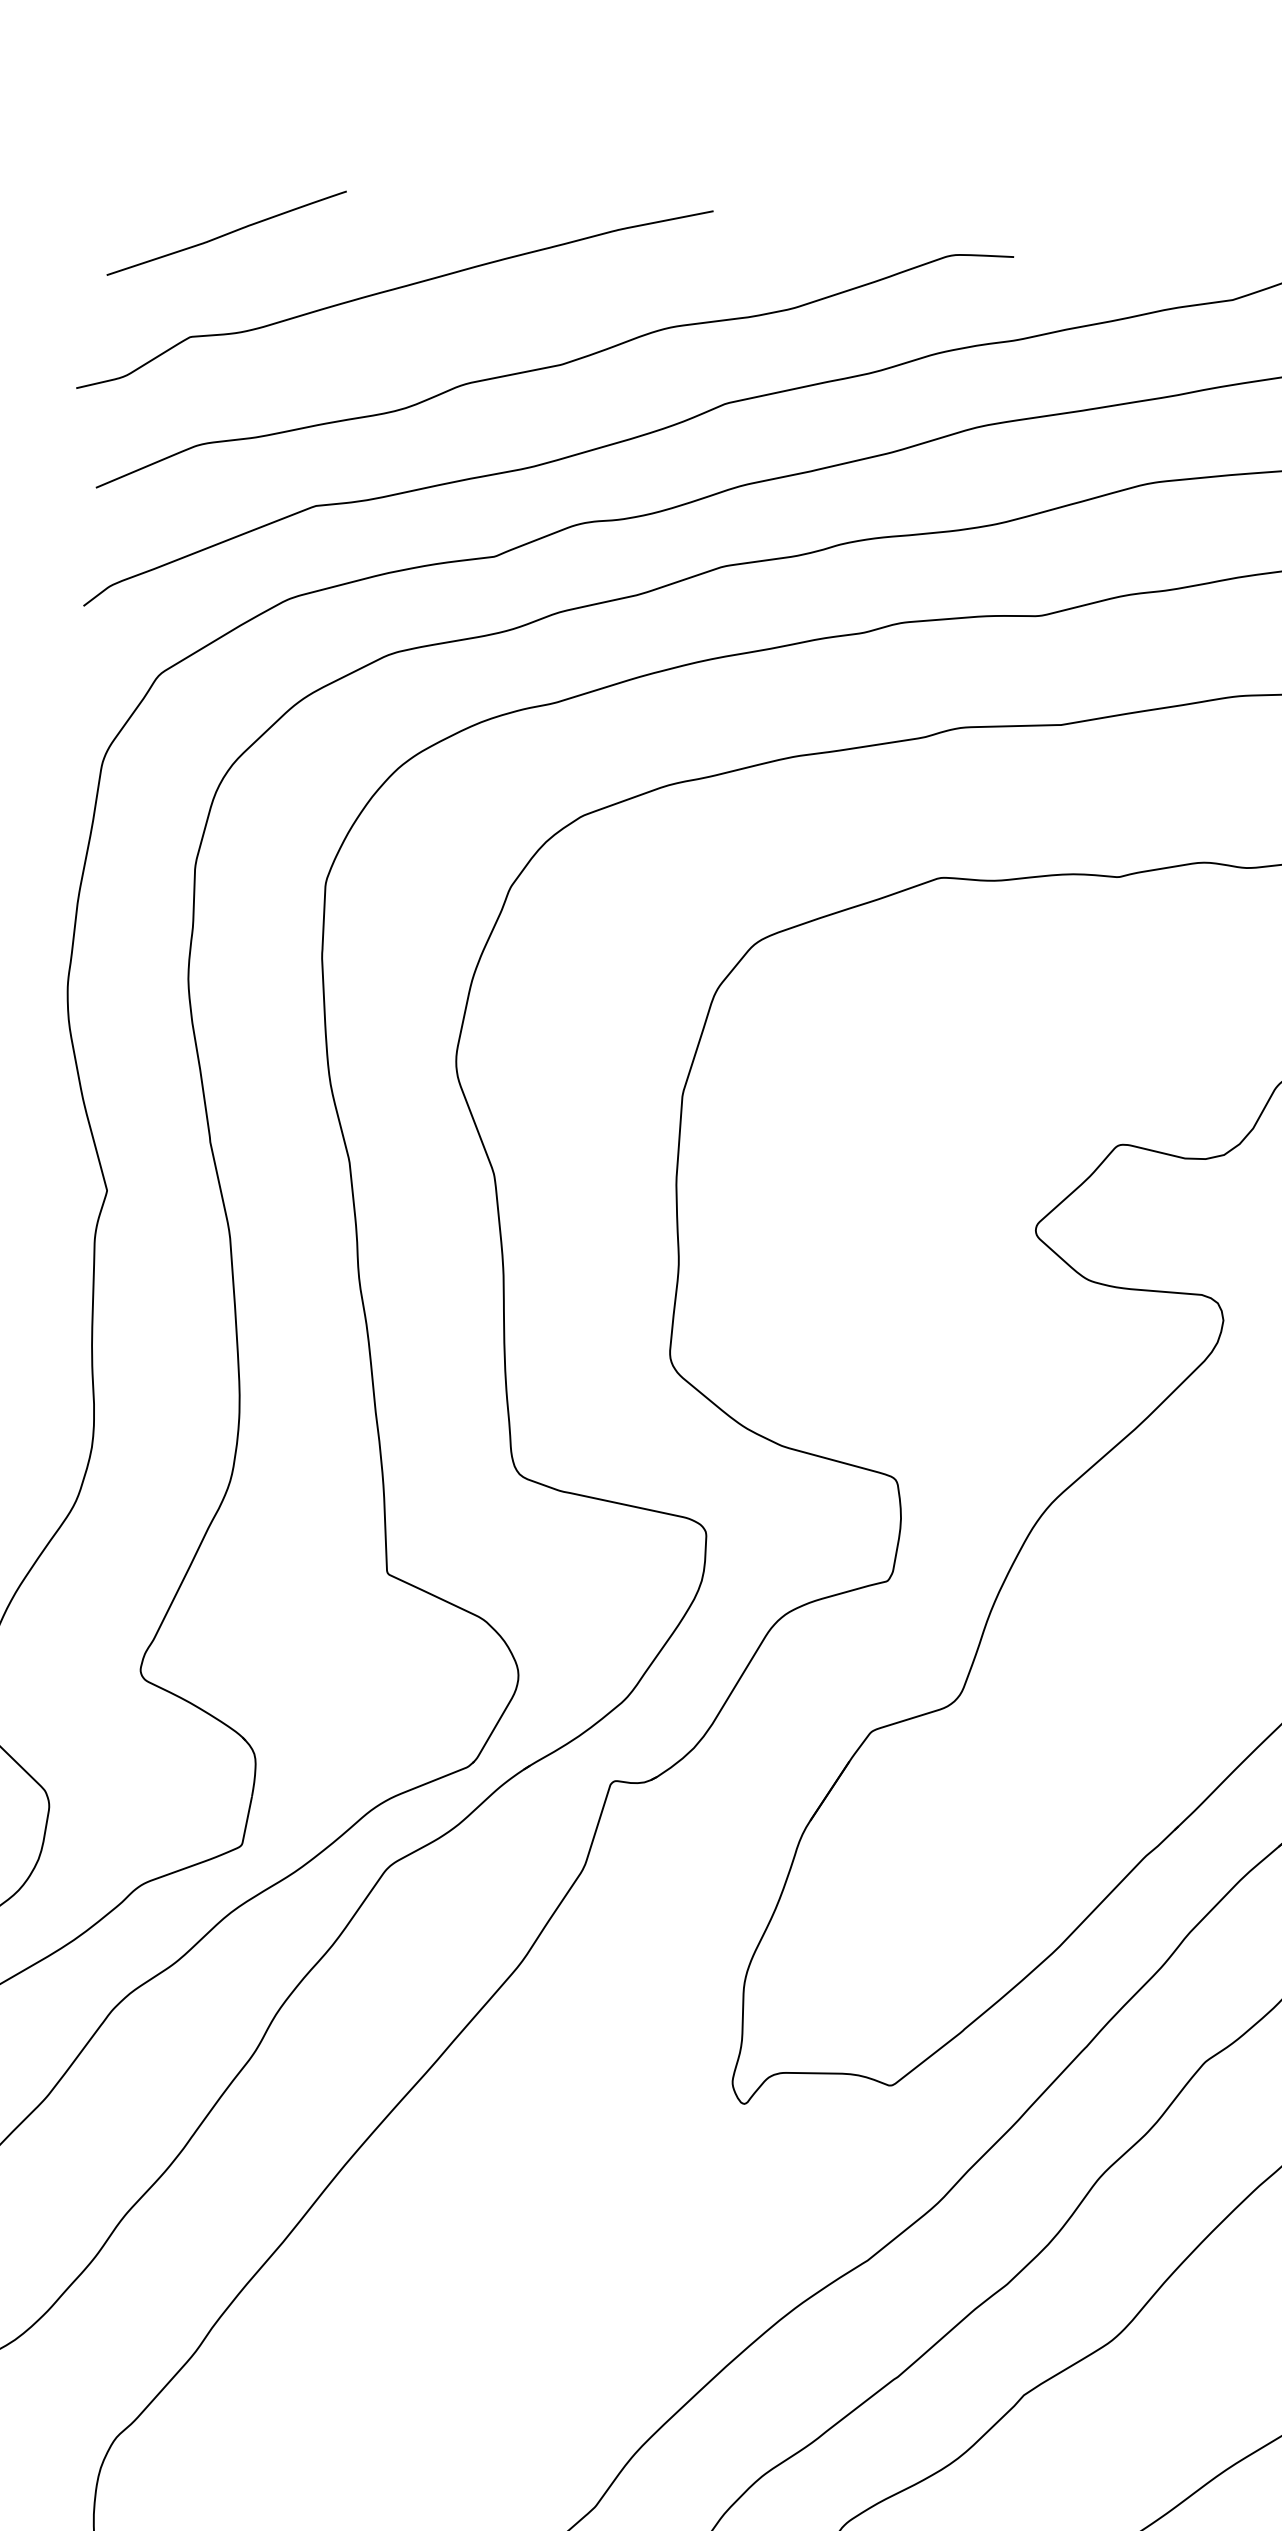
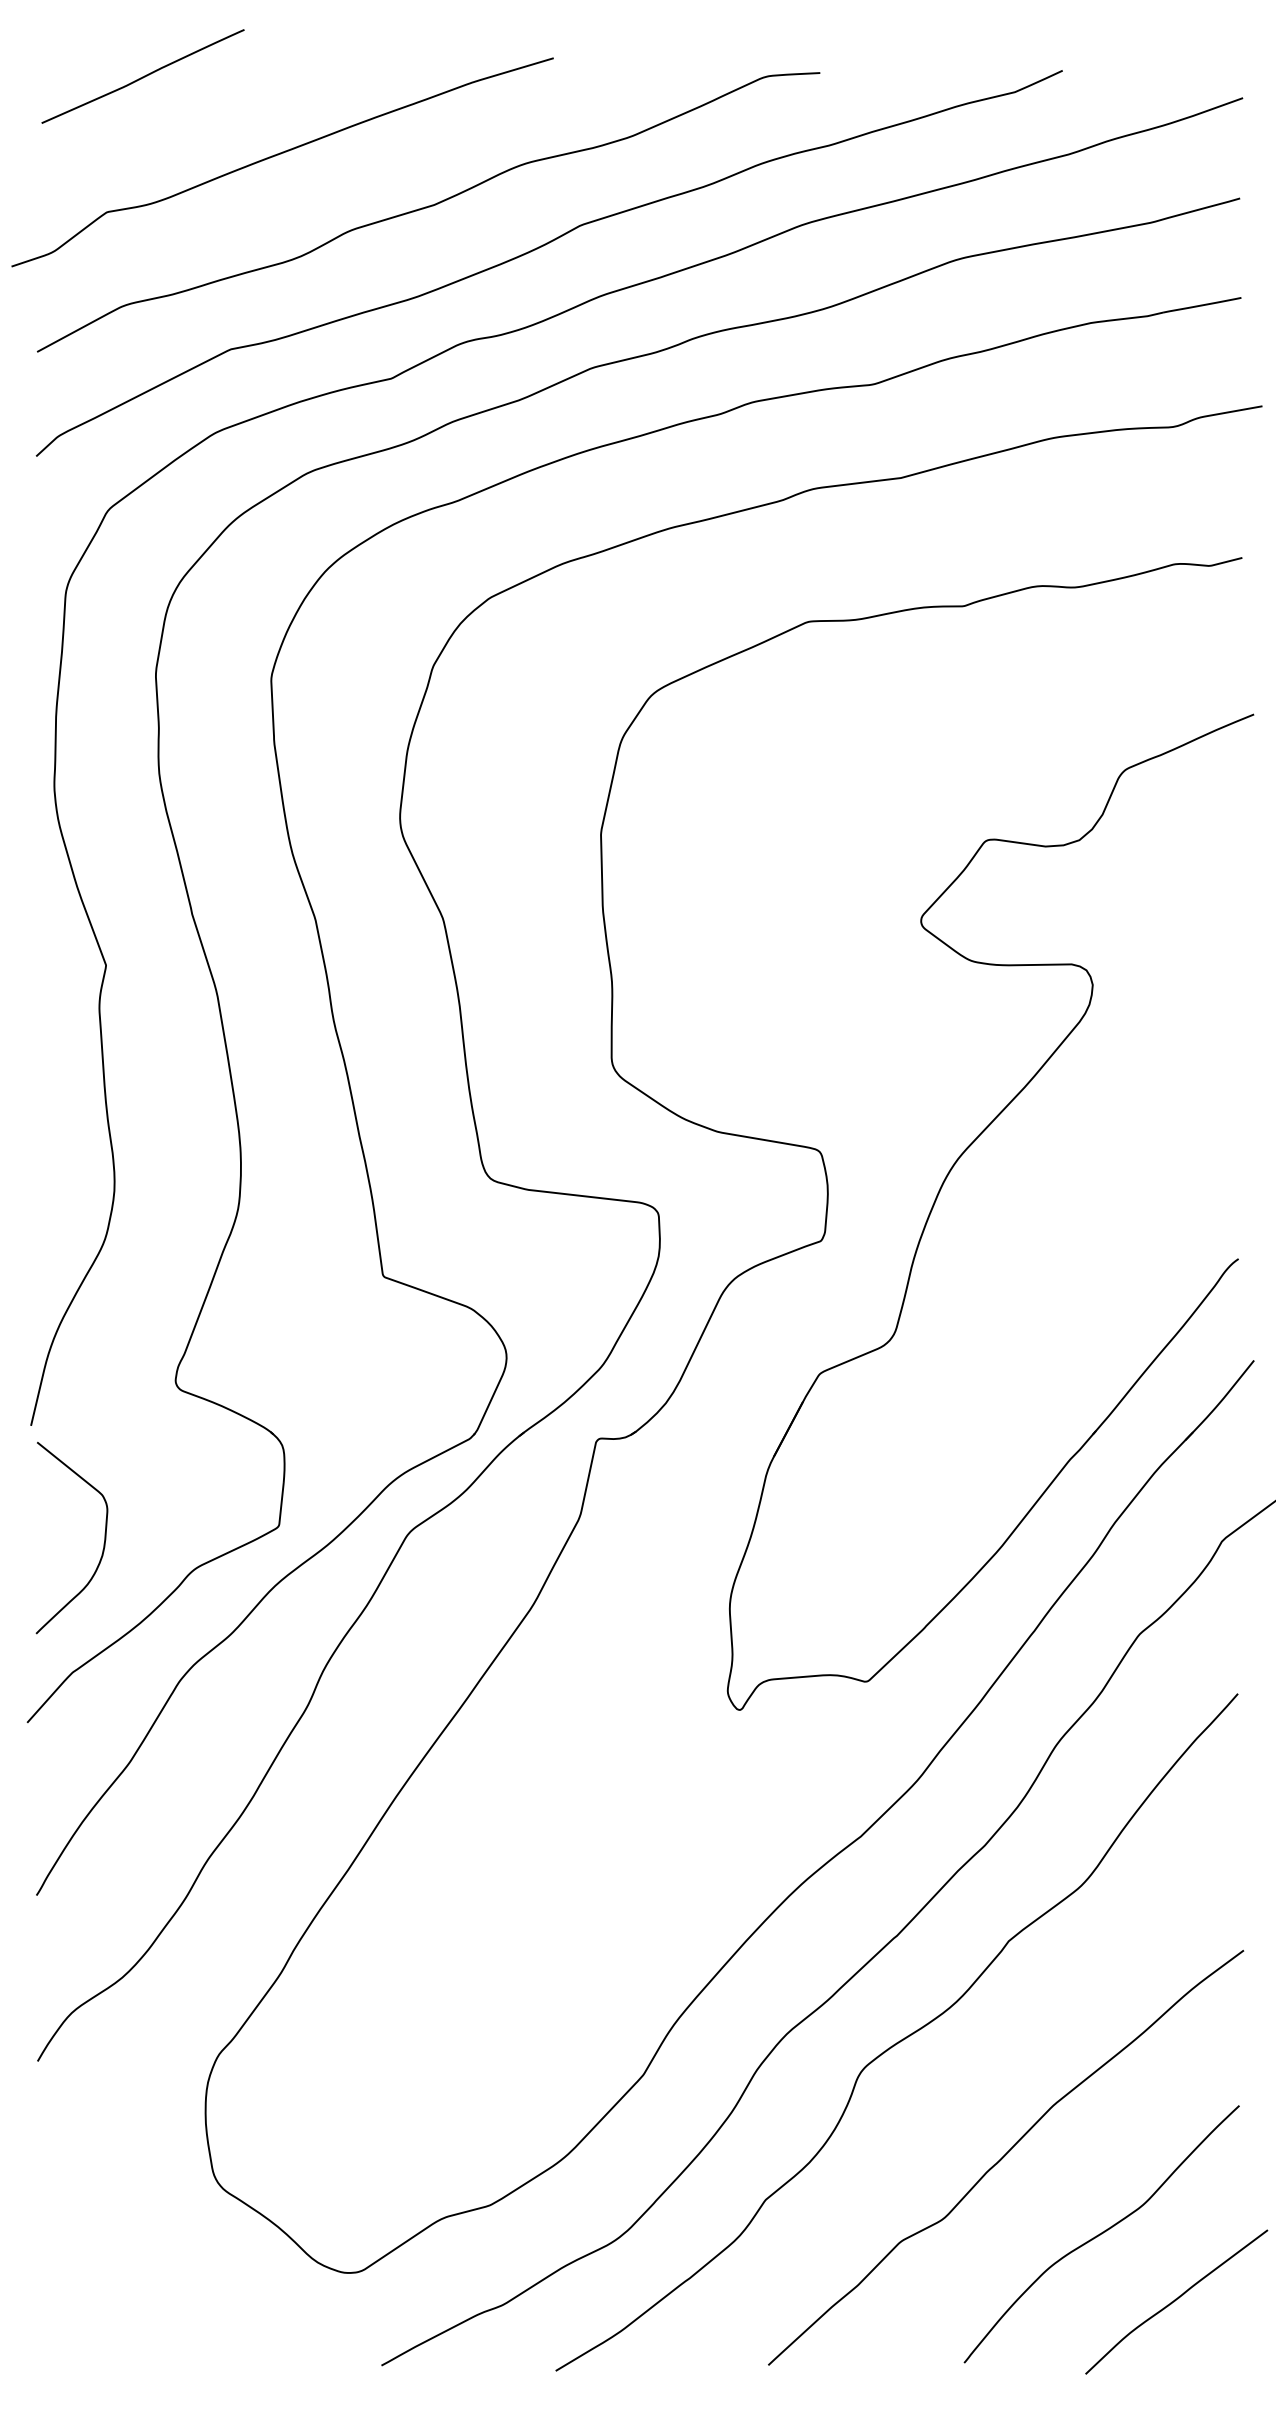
curve: (226, 233) -> (142, 76), moved

